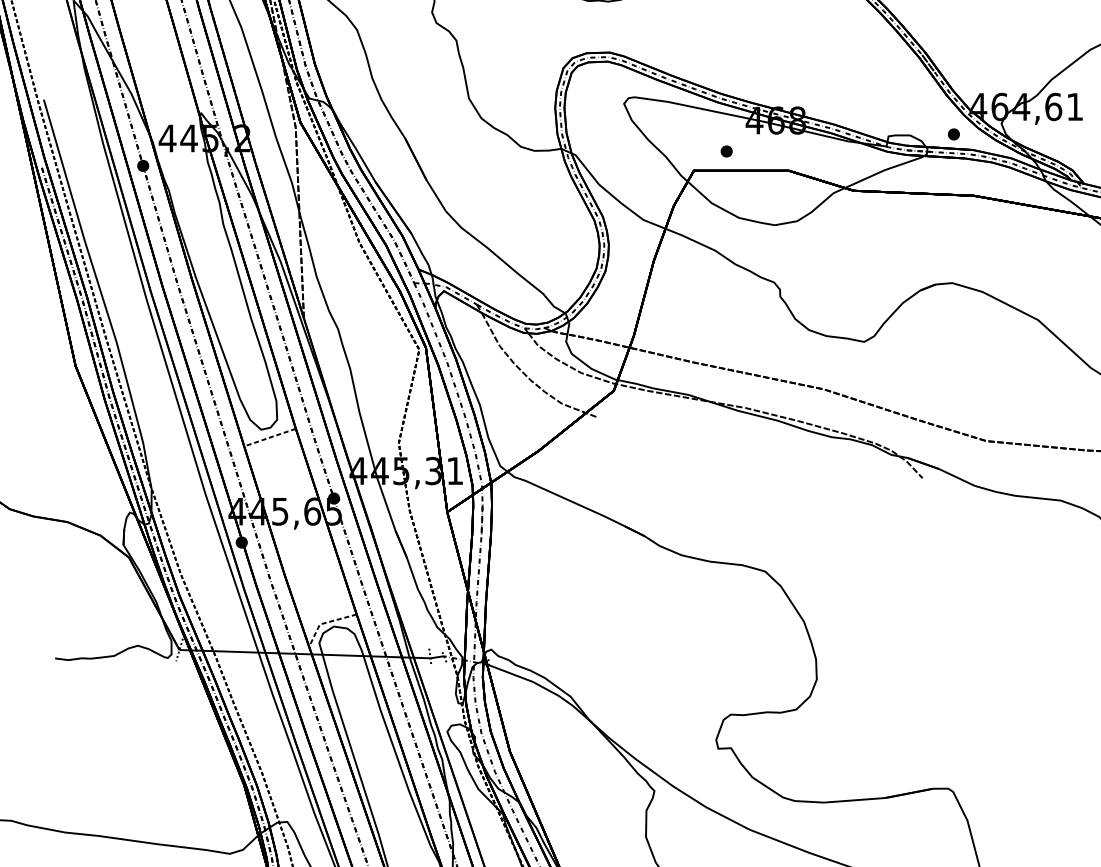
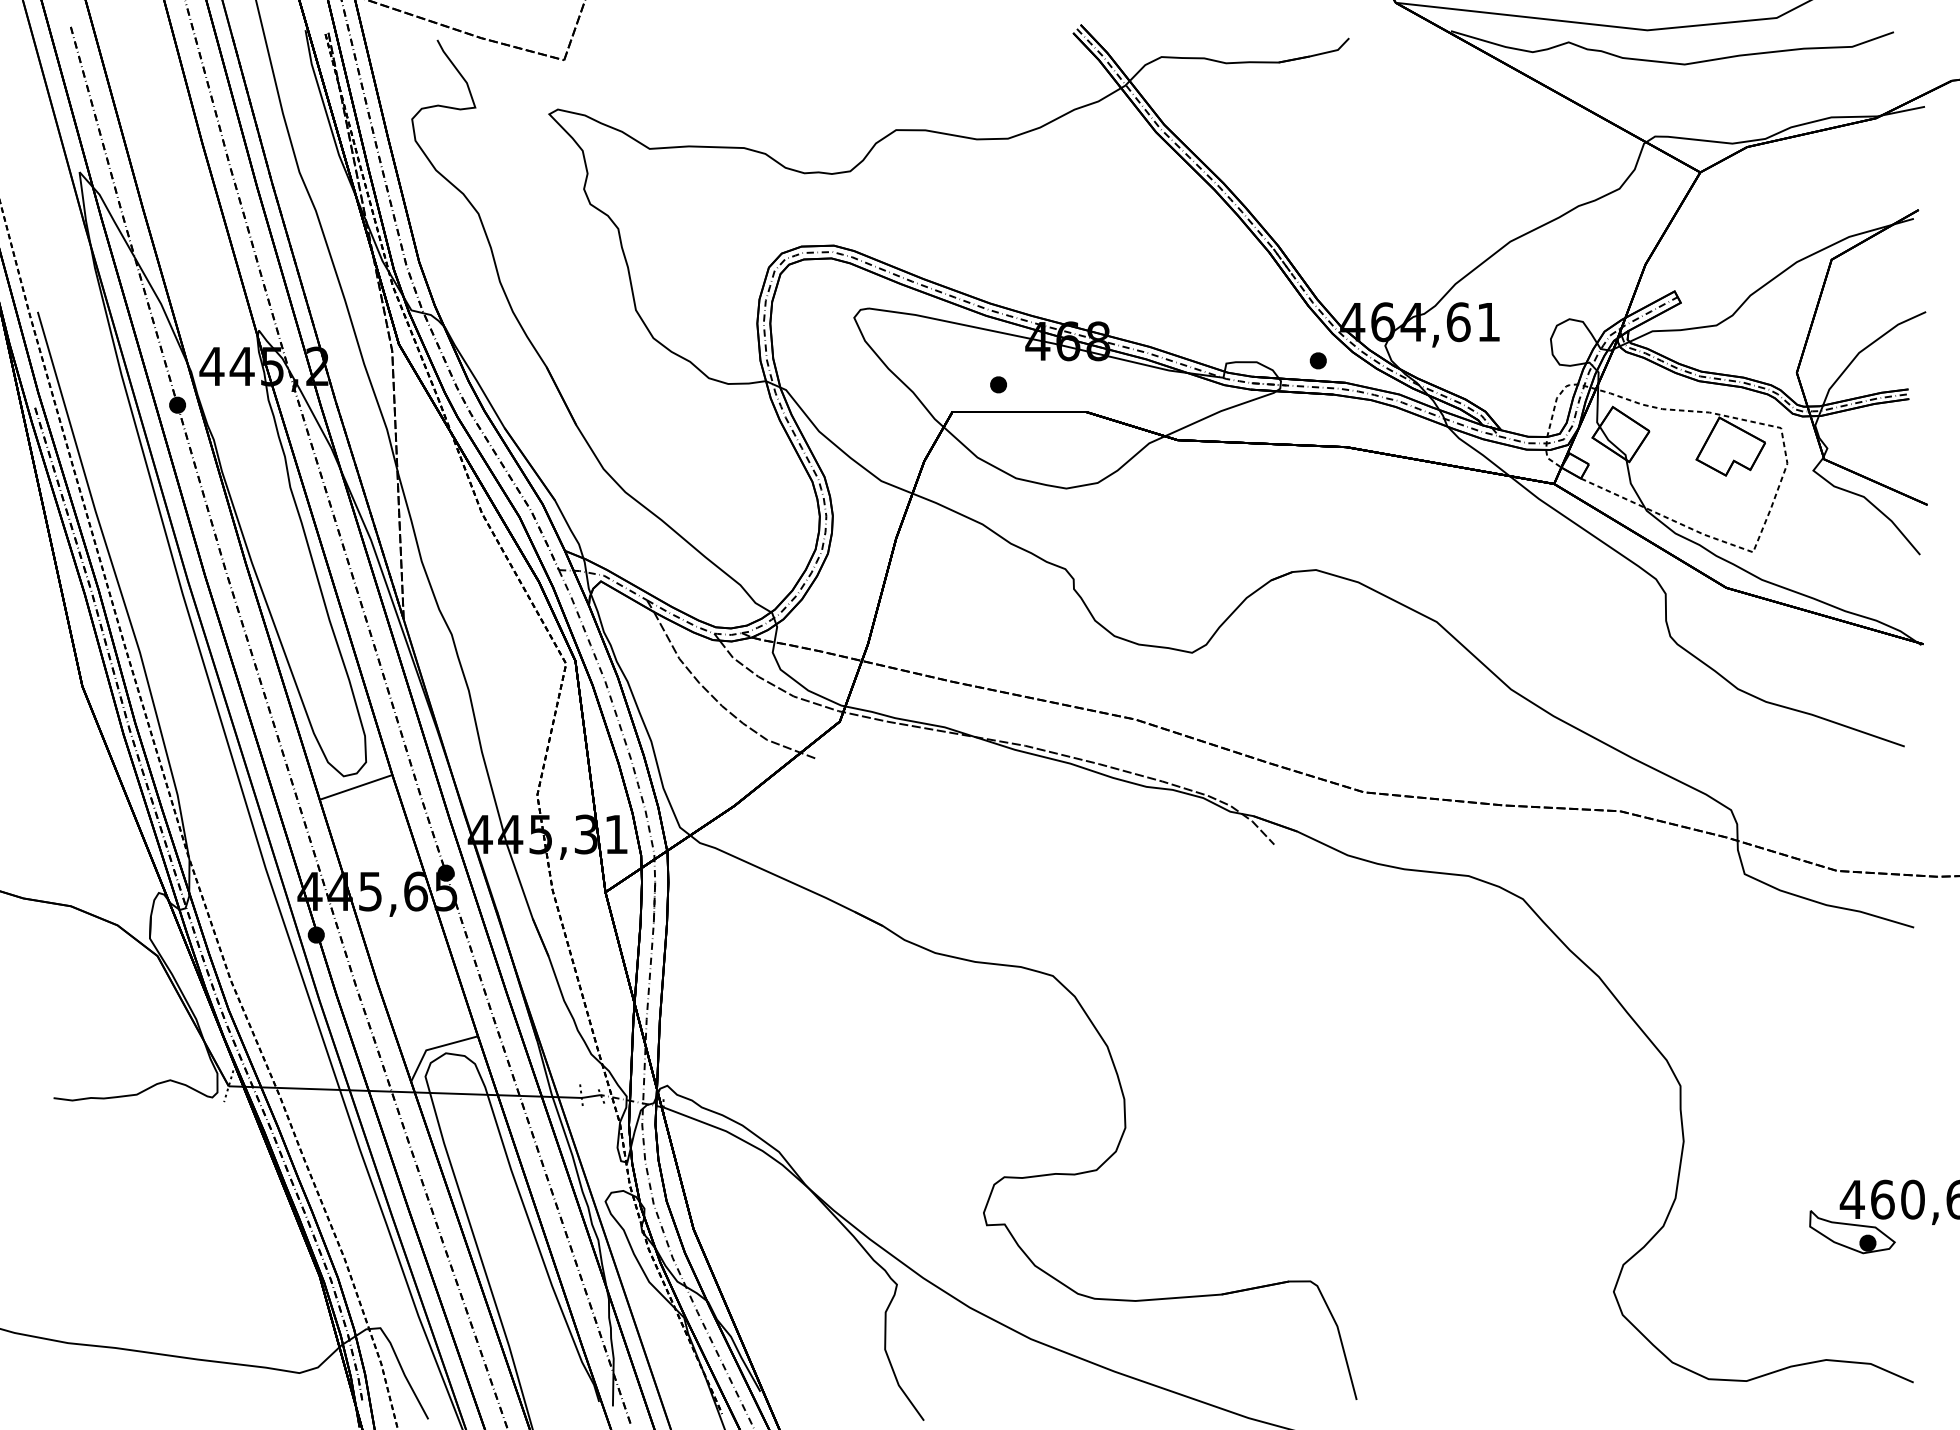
line: (269, 437) -> (355, 787), dashed -> solid
line: (325, 623) -> (434, 1048), dashed -> solid

